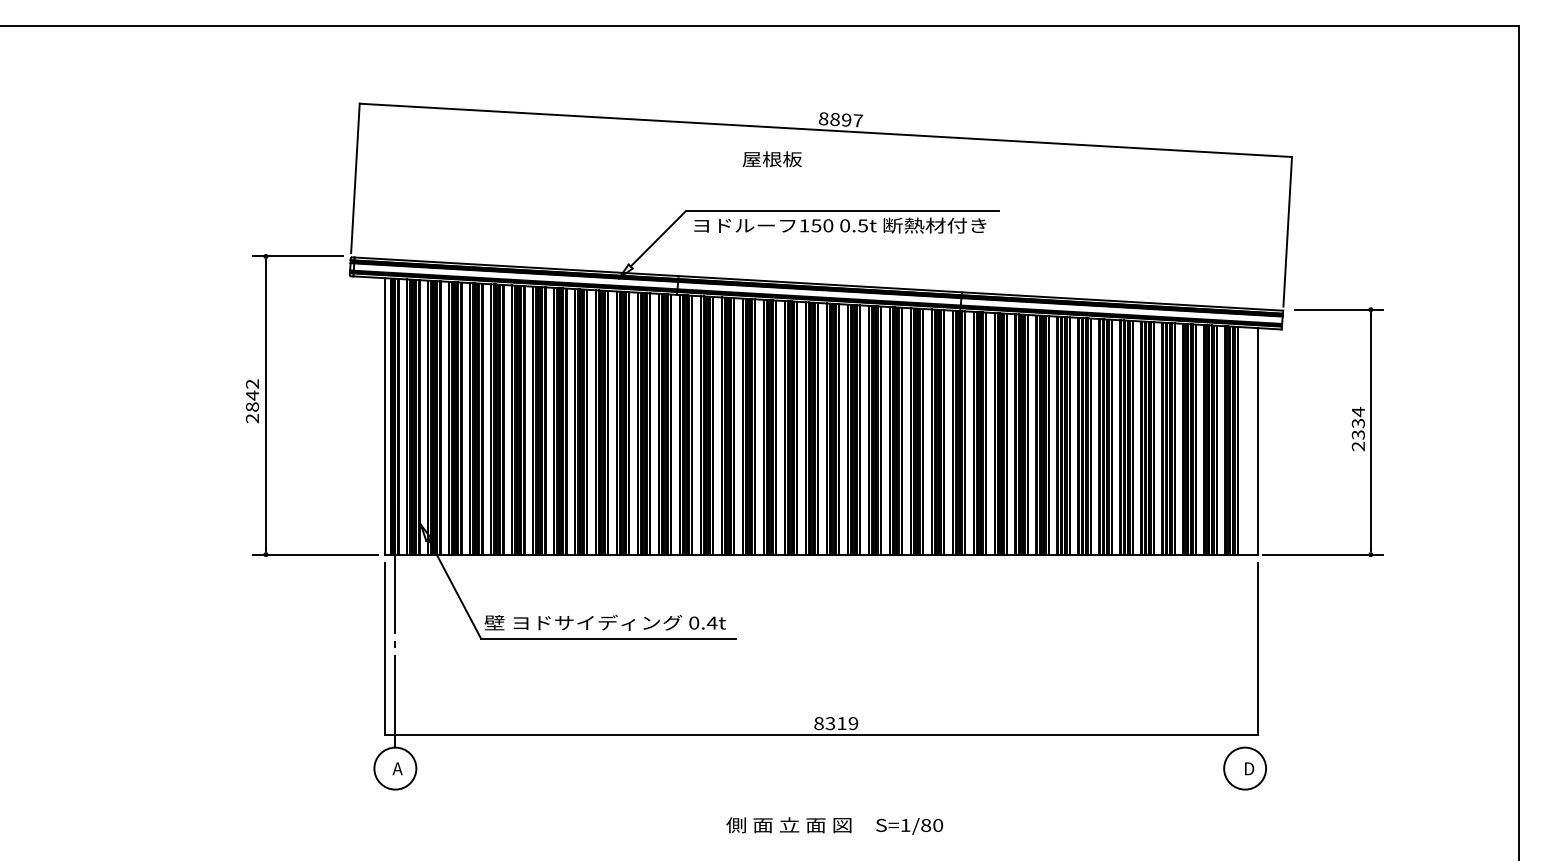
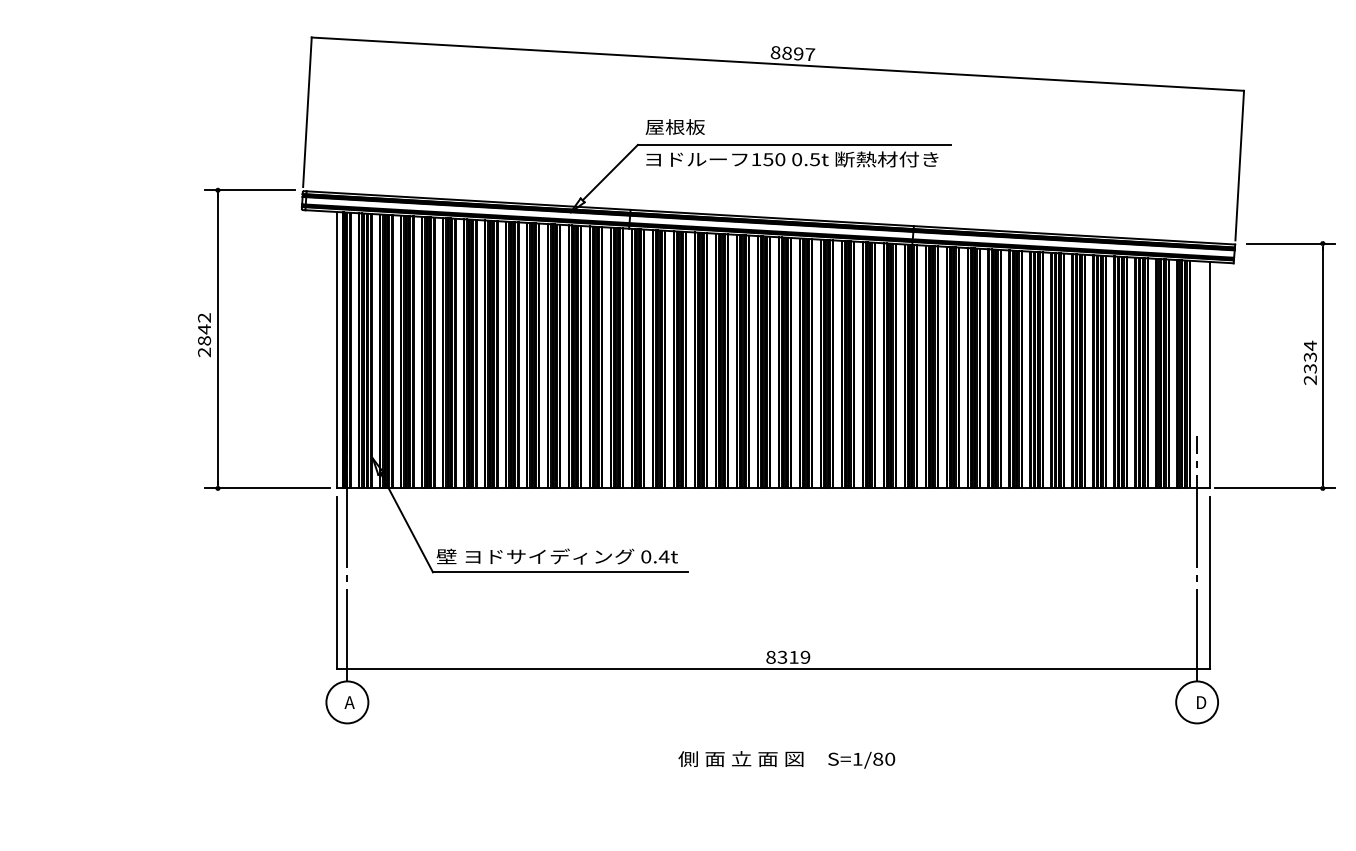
text: (771, 159) -> (674, 127), moved
line: (1245, 624) -> (1197, 558), added

